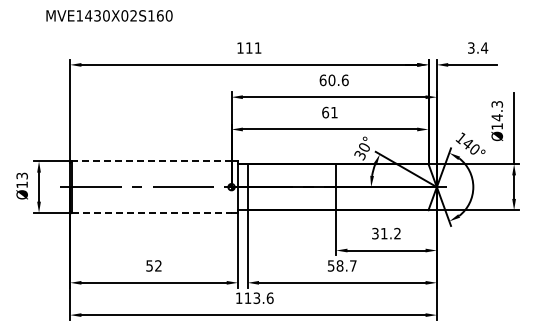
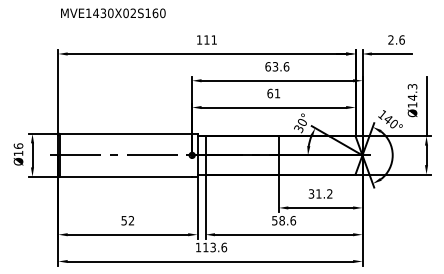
text: (109, 15) -> (113, 13), moved
text: (478, 47) -> (397, 39), 3.4 -> 2.6
text: (331, 80) -> (275, 66), 60.6 -> 63.6
line: (151, 161) -> (125, 134), dashed -> solid
text: (21, 175) -> (17, 145), Ø13 -> Ø16
line: (151, 212) -> (125, 176), dashed -> solid
text: (353, 265) -> (293, 220), 58.7 -> 58.6

